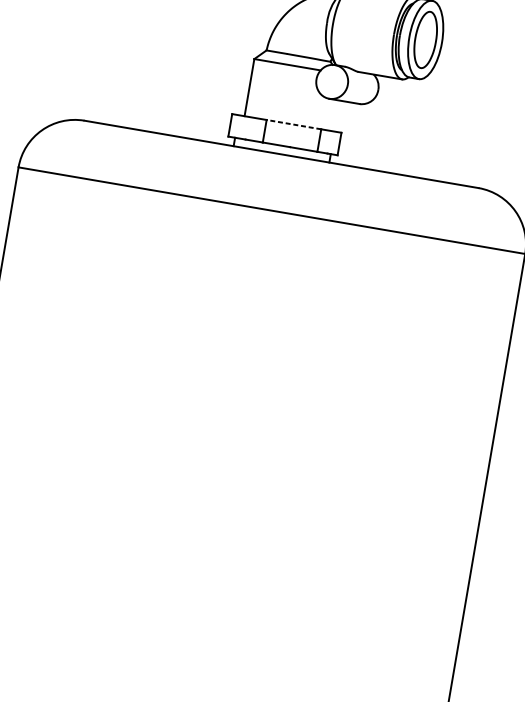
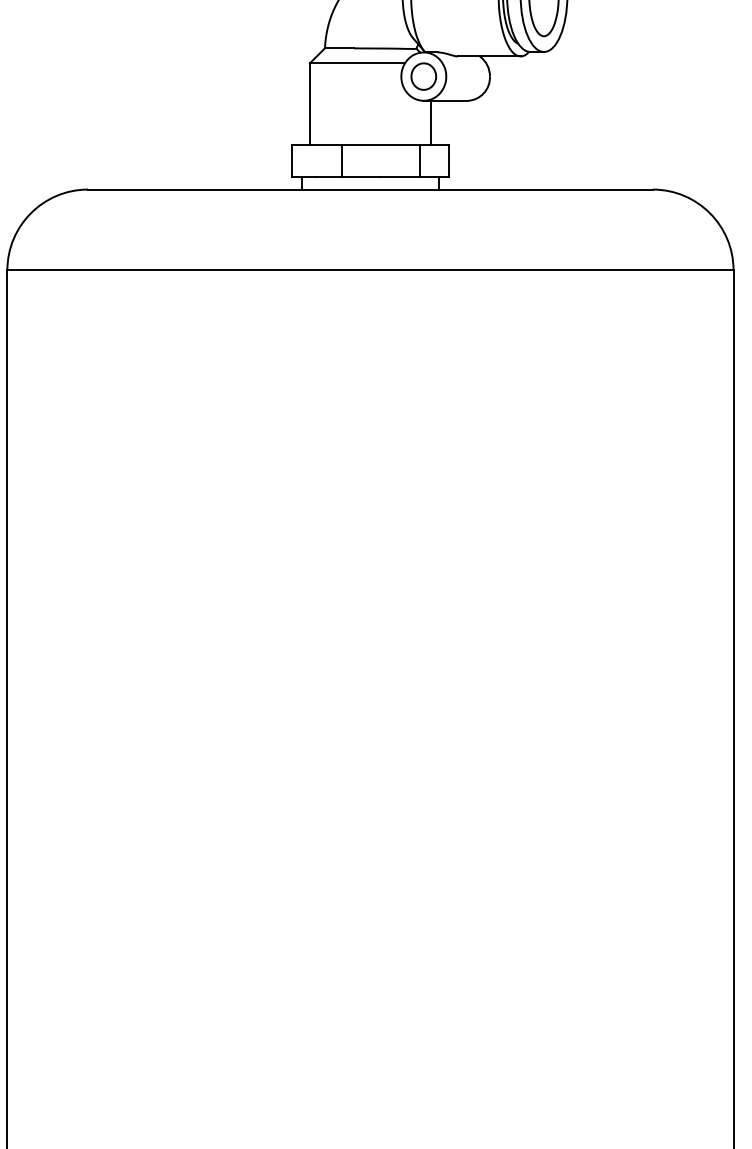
part: (331, 81) -> (423, 76), added
line: (331, 114) -> (430, 122), added
line: (293, 124) -> (380, 145), dashed -> solid

